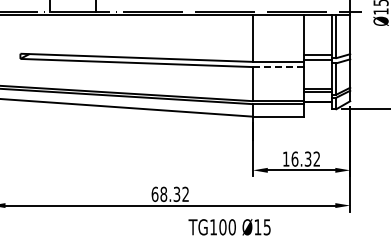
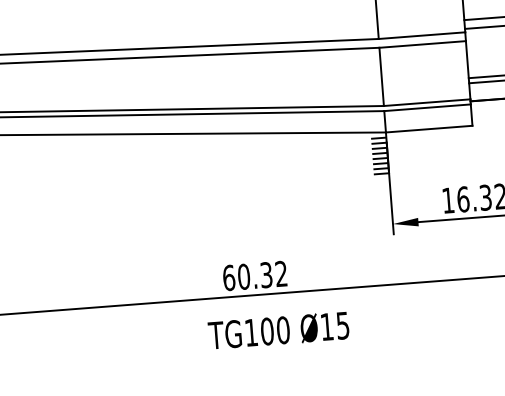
line: (277, 67) -> (421, 45), dashed -> solid
hatch: (247, 129) -> (378, 155), added
text: (163, 194) -> (243, 277), 68.32 -> 60.32
text: (229, 227) -> (278, 331), moved

